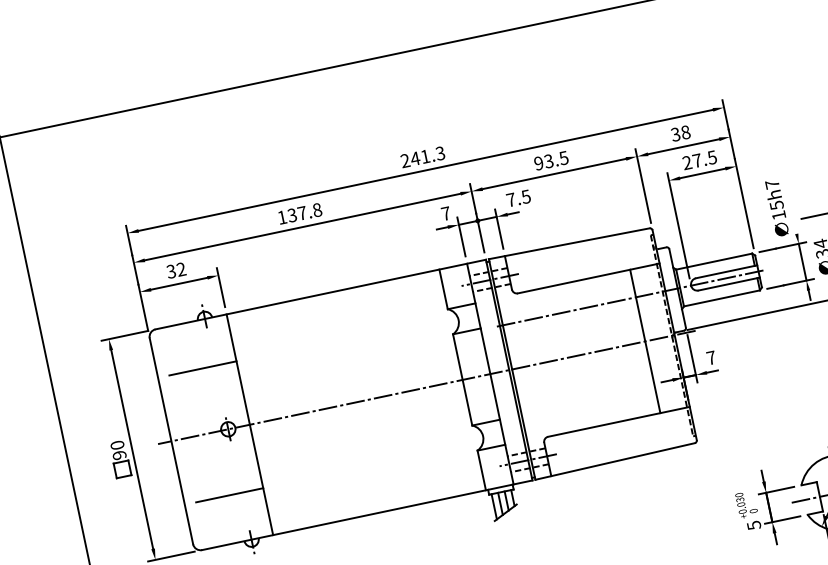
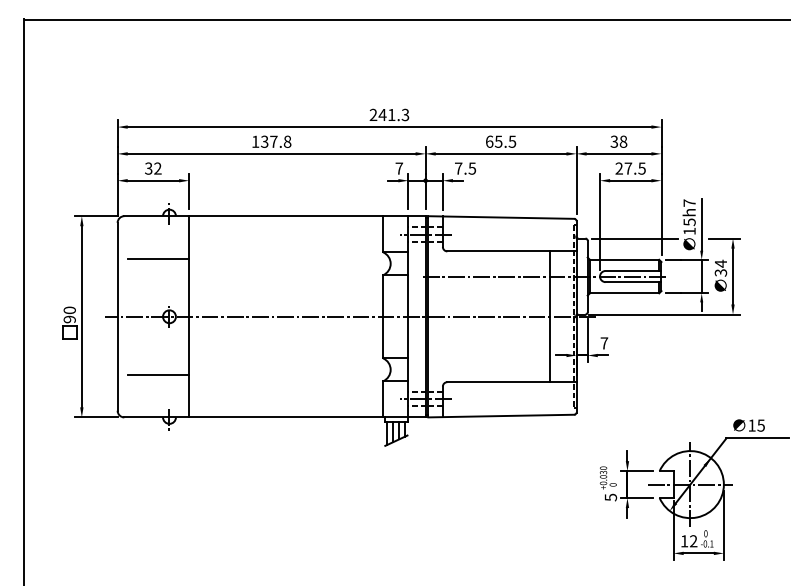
text: (543, 162) -> (493, 141), 93.5 -> 65.5
line: (790, 205) -> (701, 224), added
line: (721, 235) -> (635, 238), added

